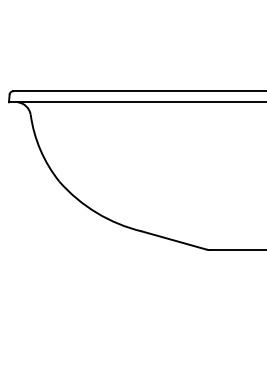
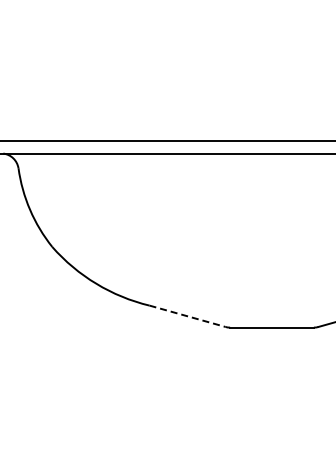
line: (174, 240) -> (187, 316), solid -> dashed

